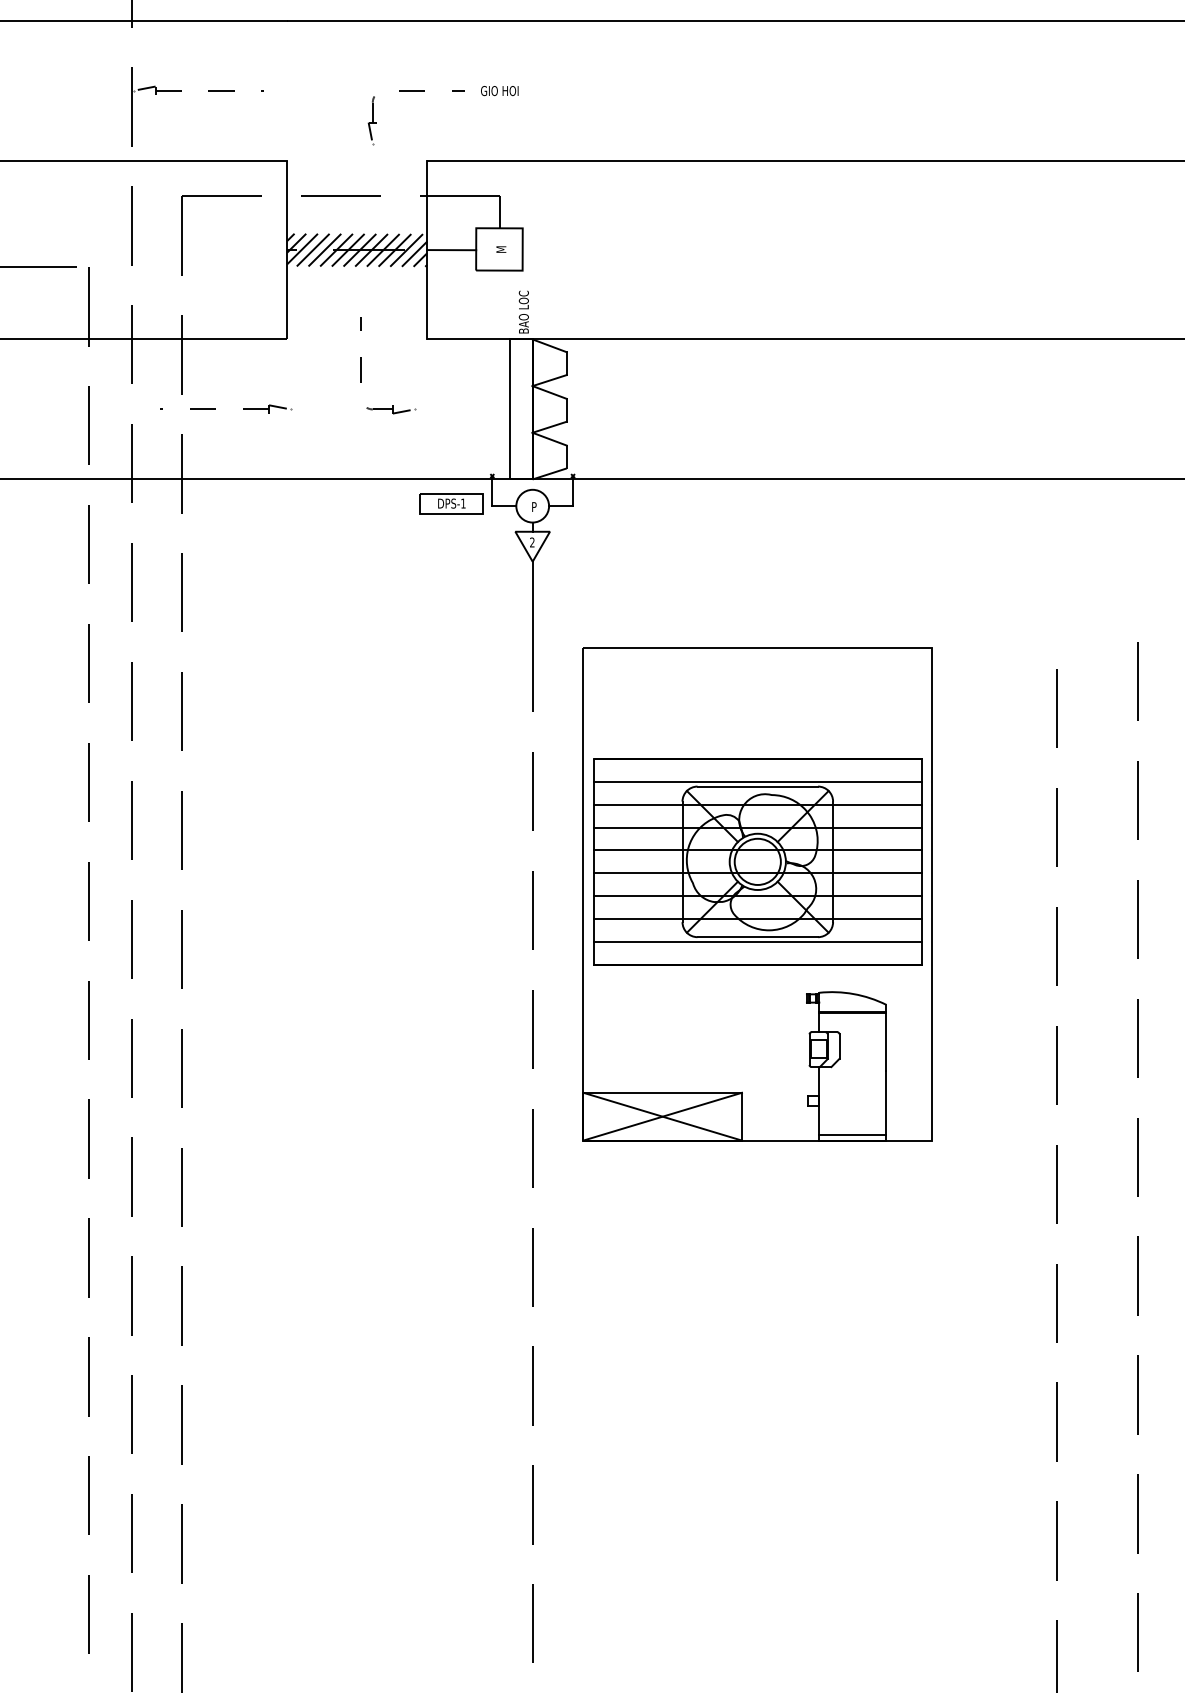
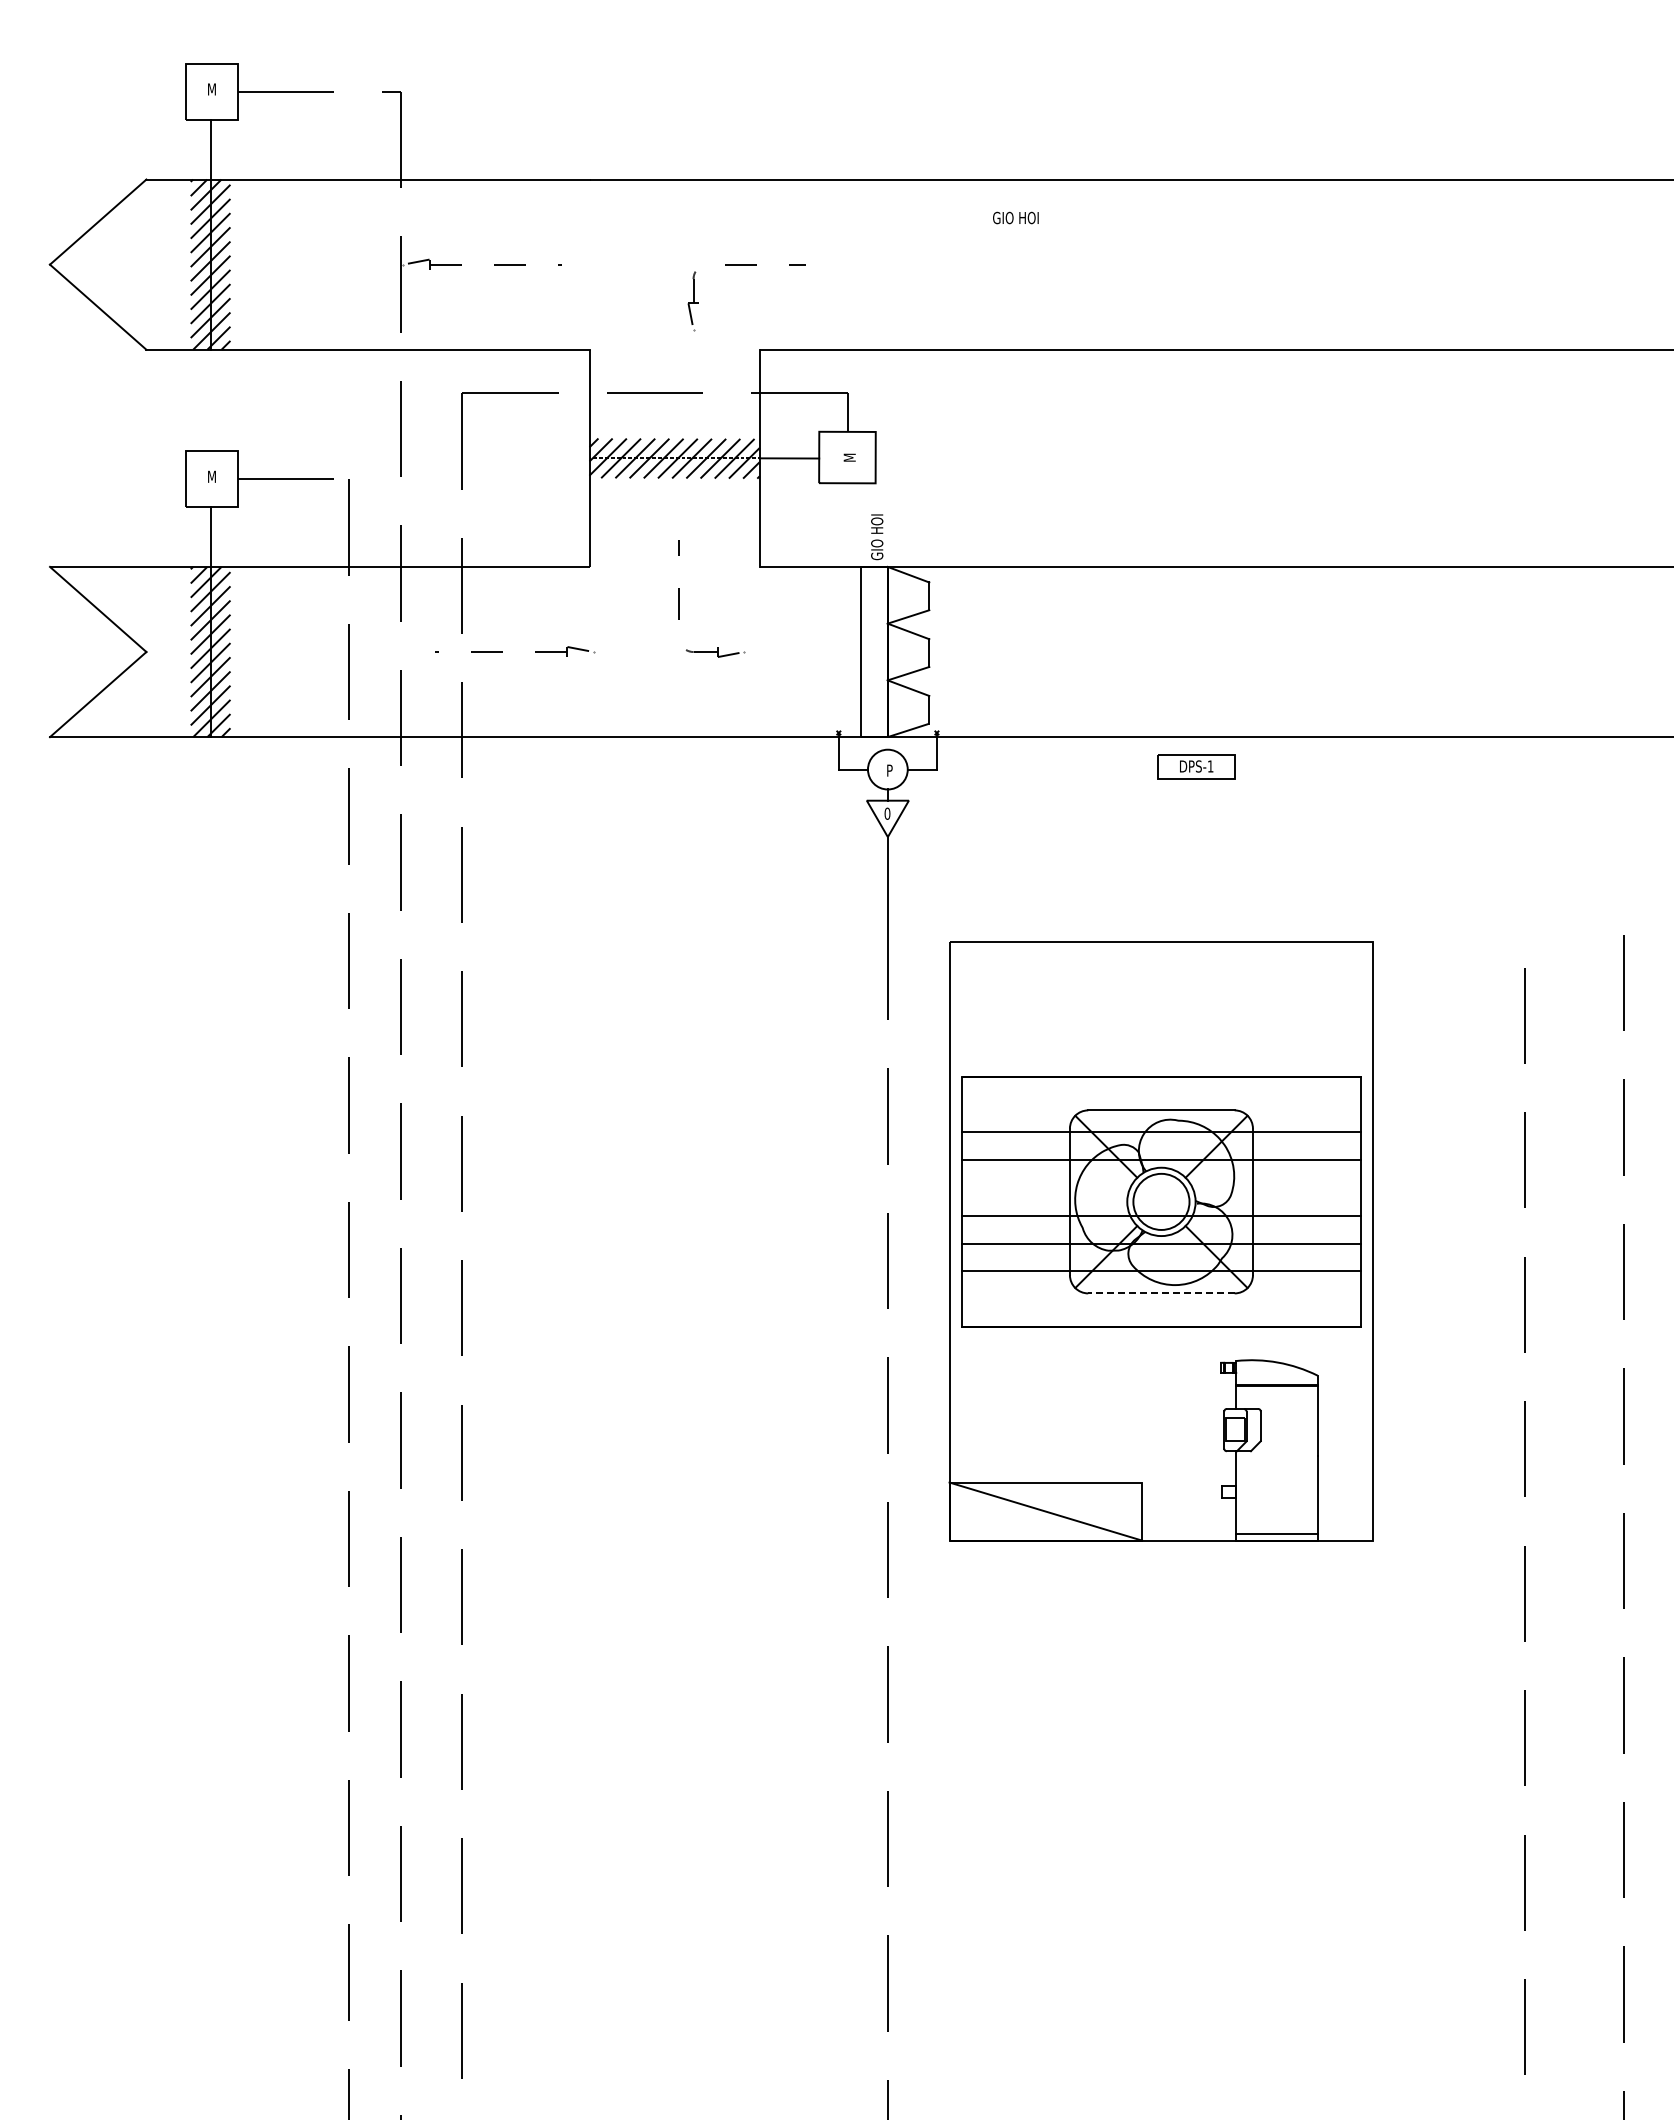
text: (499, 90) -> (1015, 217), moved
text: (524, 311) -> (877, 533), BAO LOC -> GIO HOI
part: (451, 503) -> (1196, 766), moved
text: (532, 542) -> (887, 813), 2 -> 0
line: (757, 781) -> (1161, 1104), removed
line: (757, 850) -> (1161, 1188), removed
line: (757, 937) -> (1160, 1293), solid -> dashed
line: (757, 942) -> (1161, 1299), removed
line: (662, 1116) -> (1045, 1511), removed

